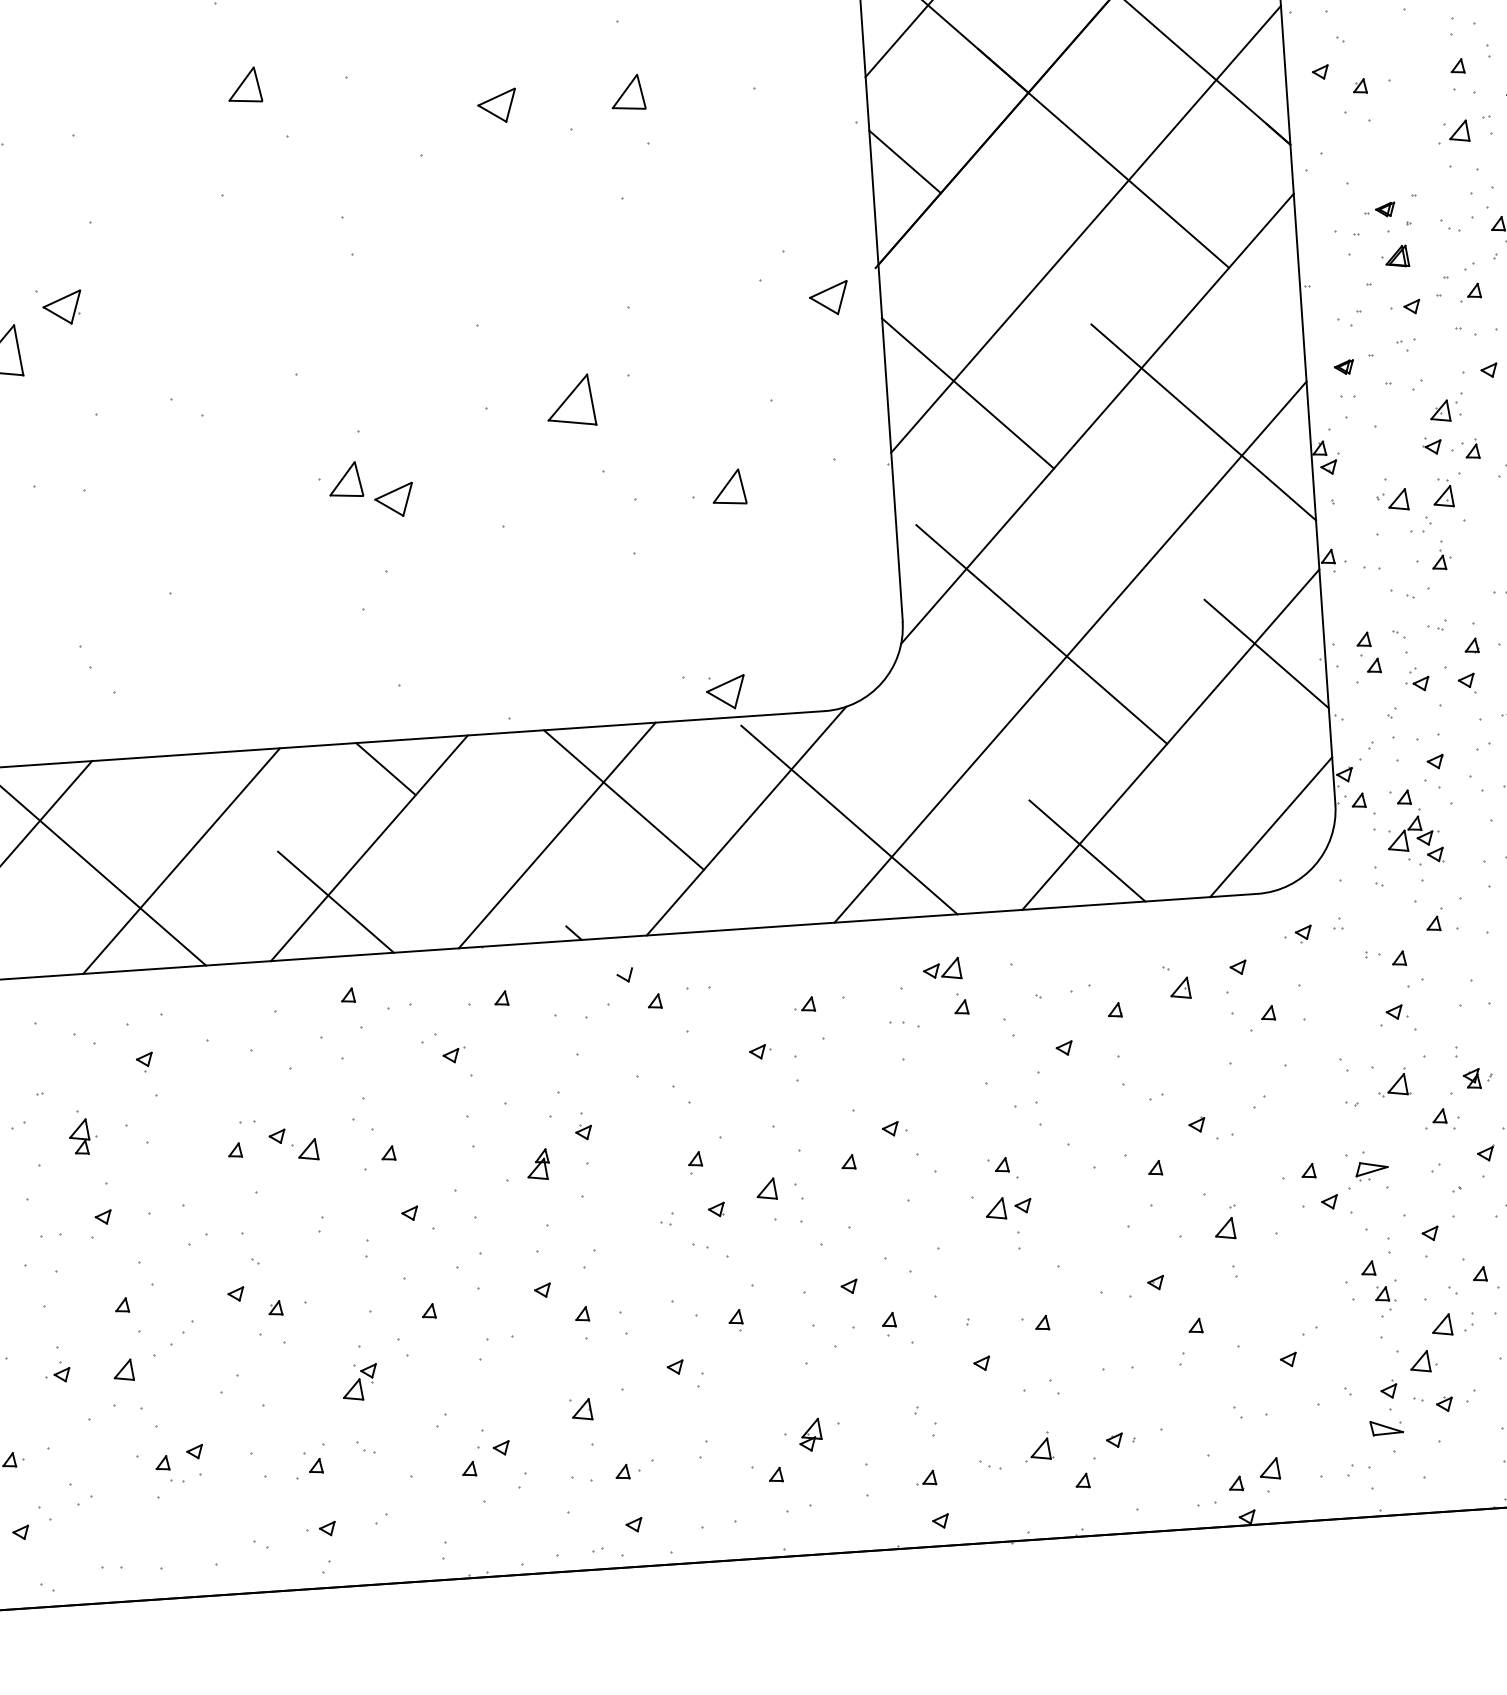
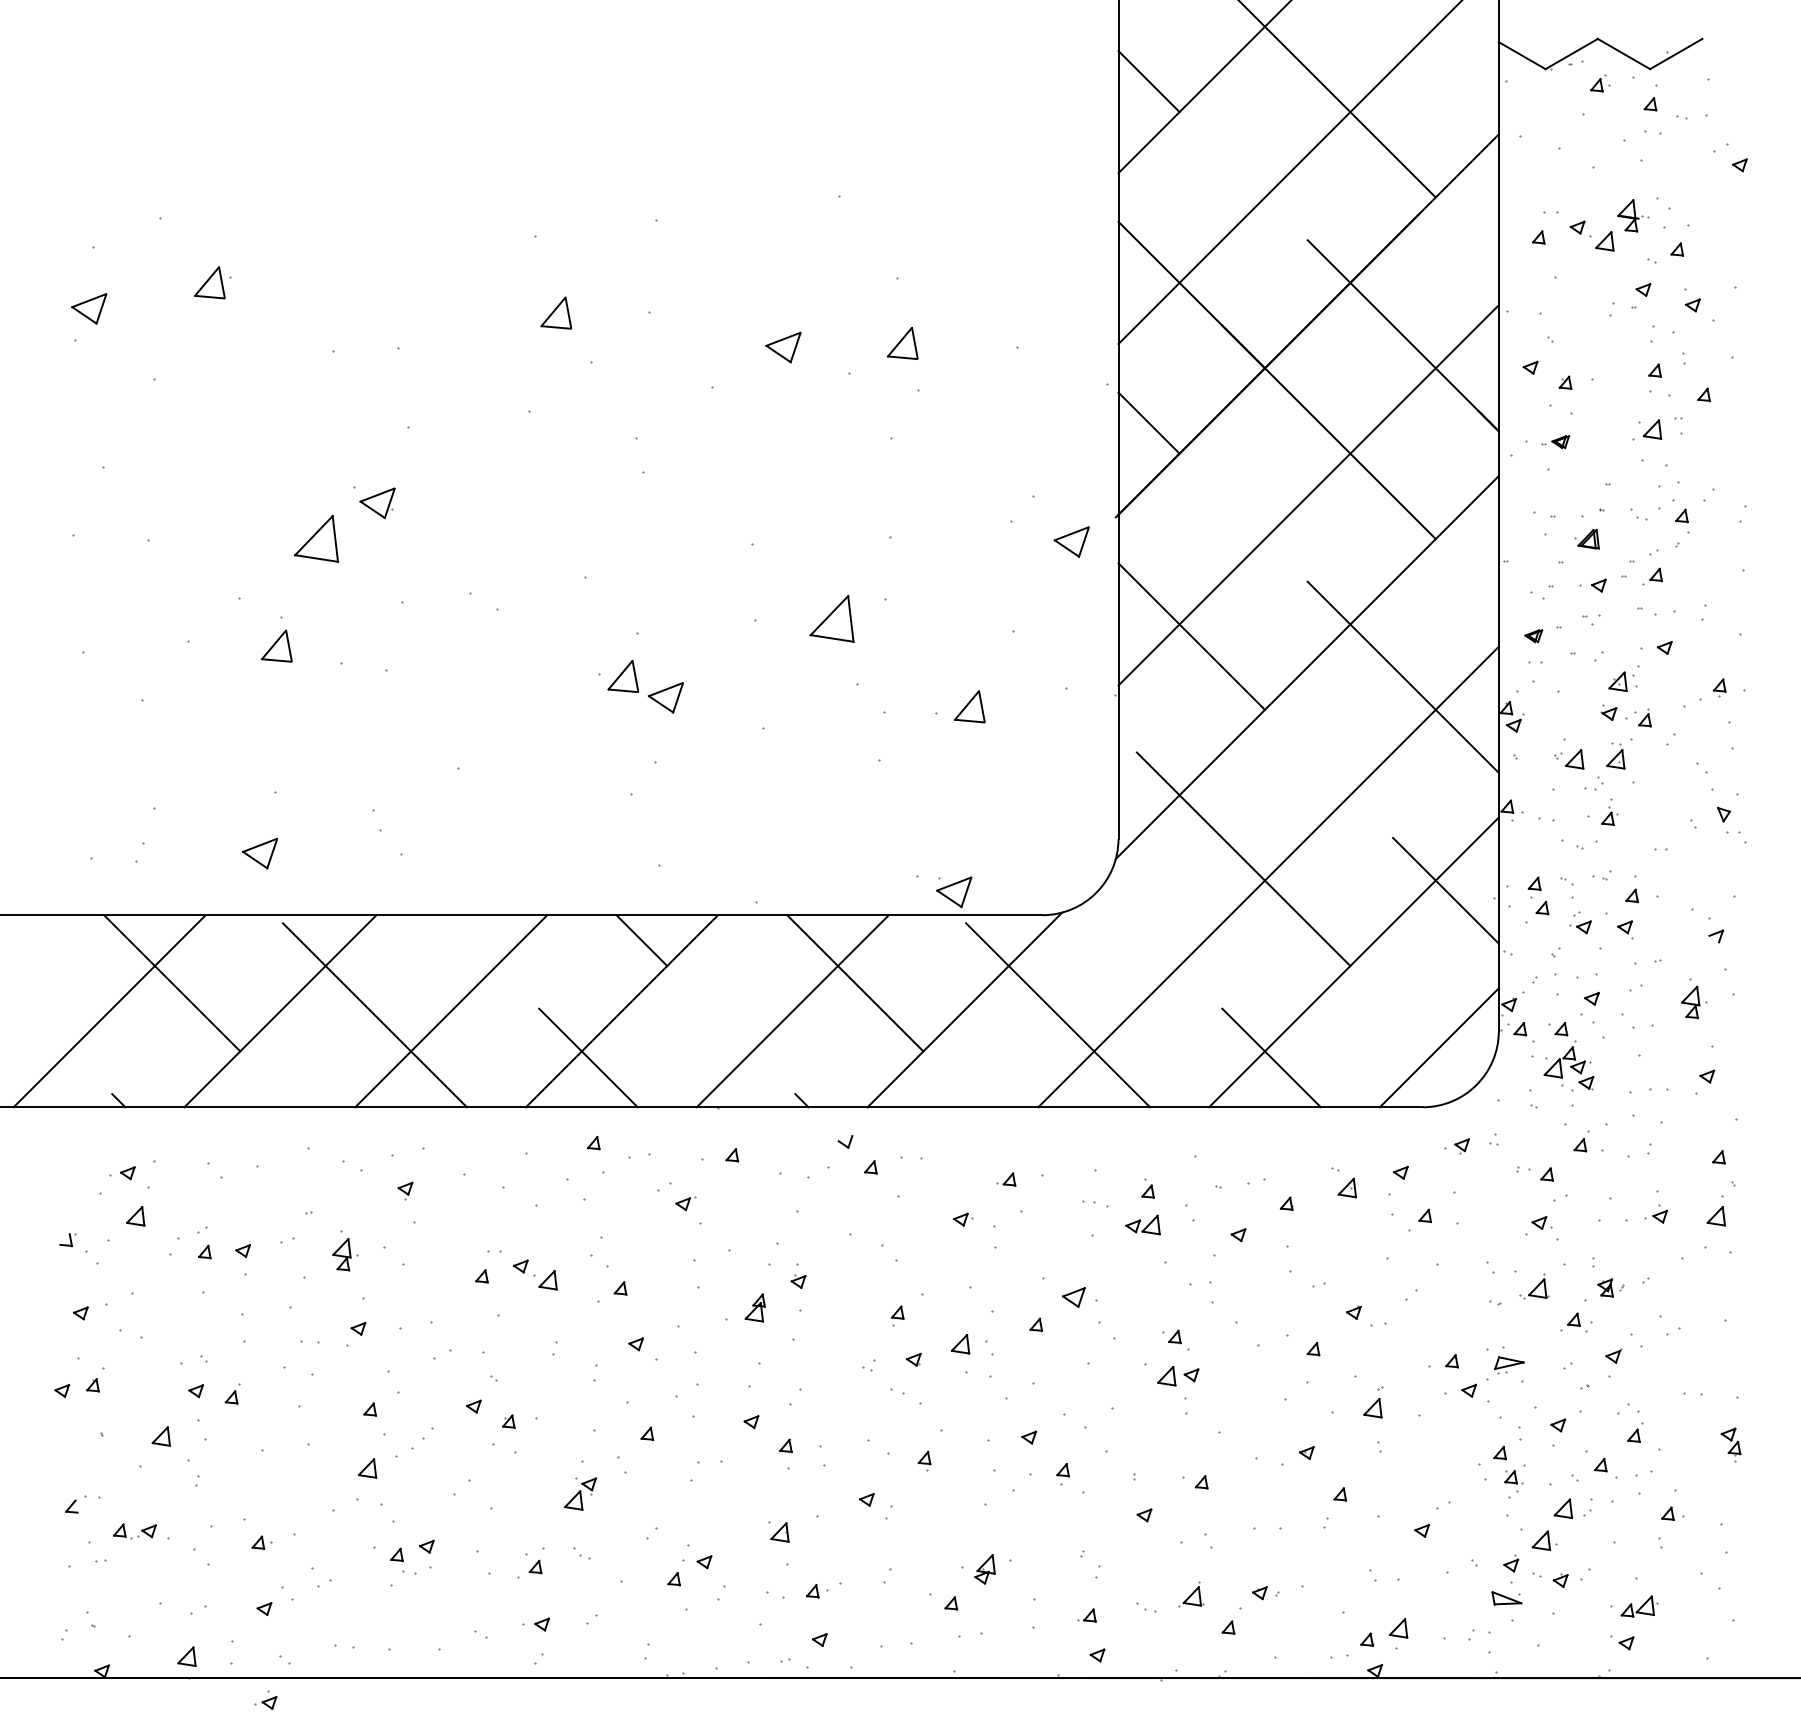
part: (1379, 210) -> (1555, 442), moved
part: (941, 968) -> (1142, 1224), moved
part: (894, 1128) -> (1079, 1297), size x1.6
part: (57, 1371) -> (265, 1699), moved

